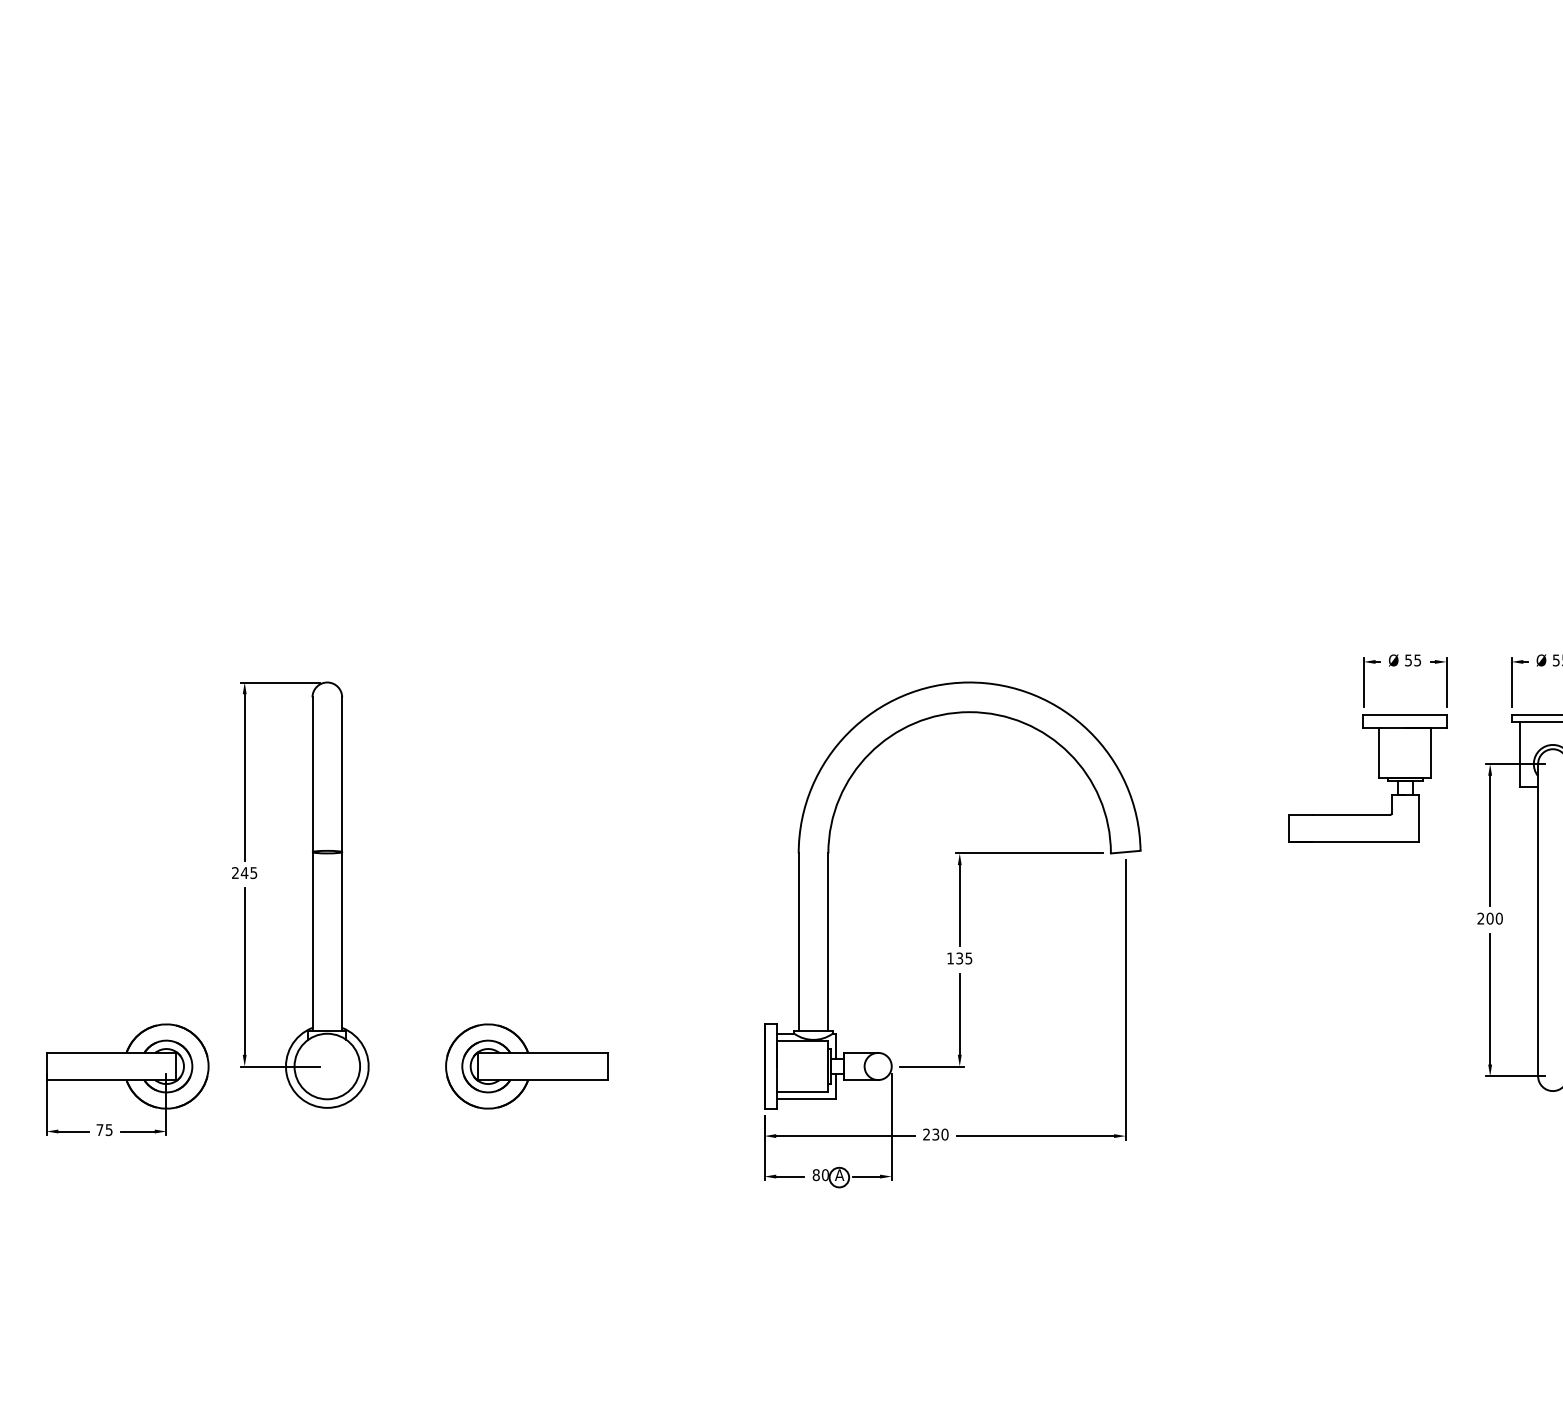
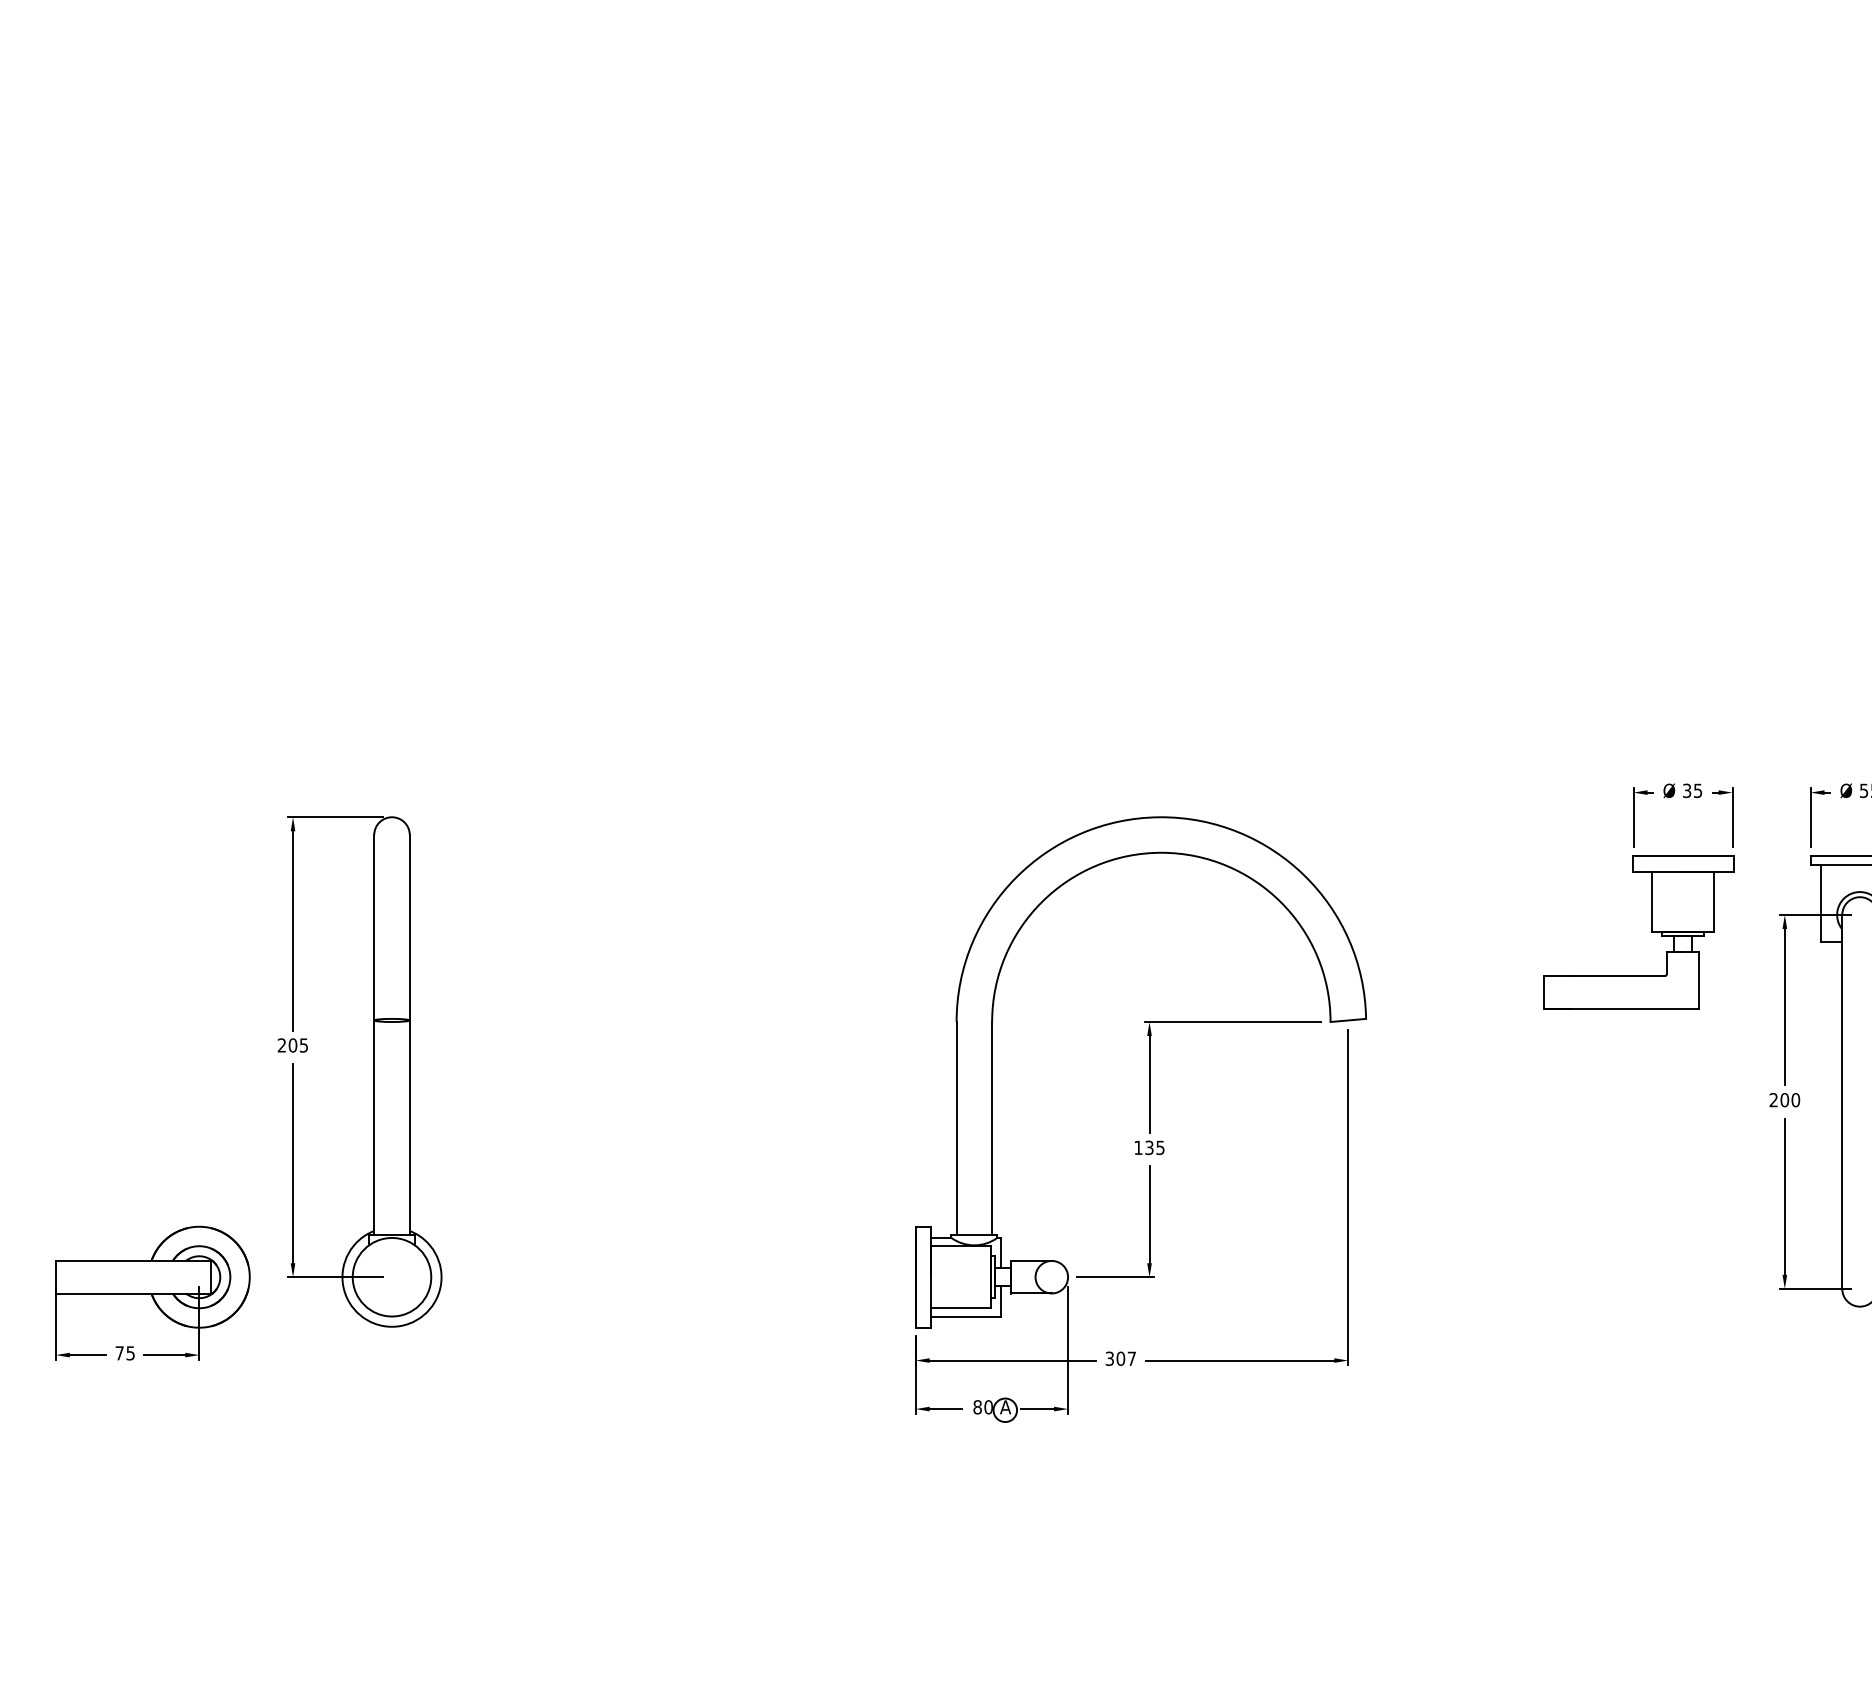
text: (1408, 659) -> (1687, 789), 55 -> 35
text: (244, 872) -> (292, 1044), 245 -> 205
part: (526, 1066) -> (630, 1277), removed
text: (935, 1134) -> (1120, 1358), 230 -> 307

